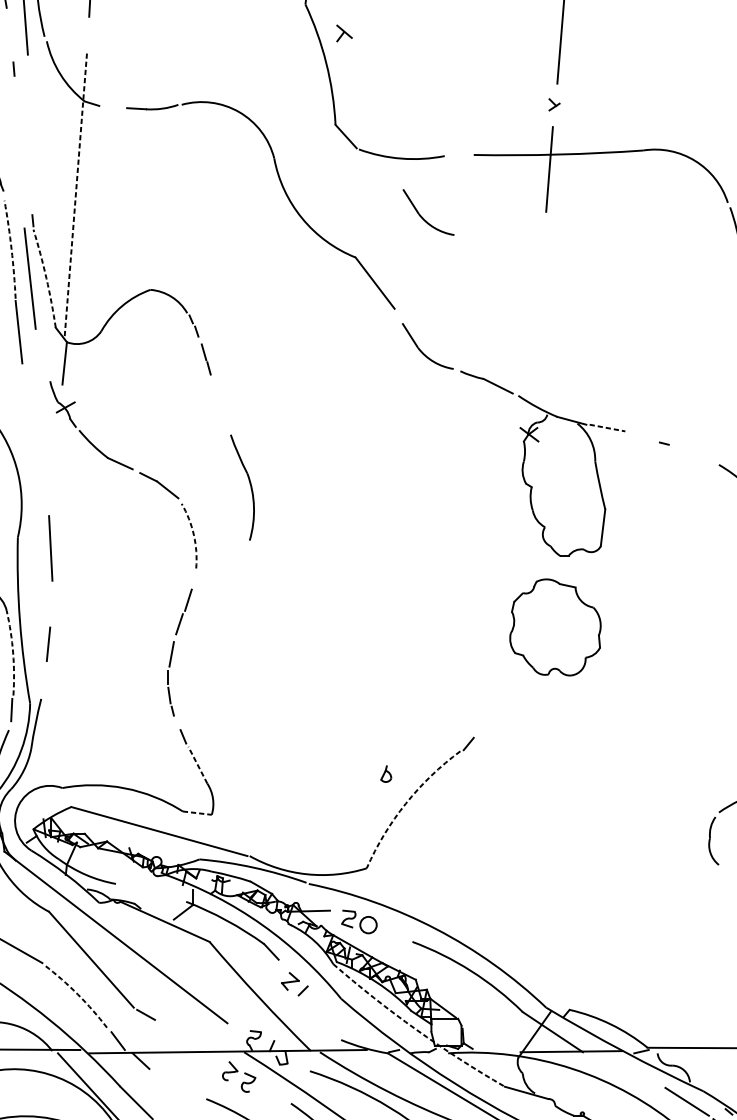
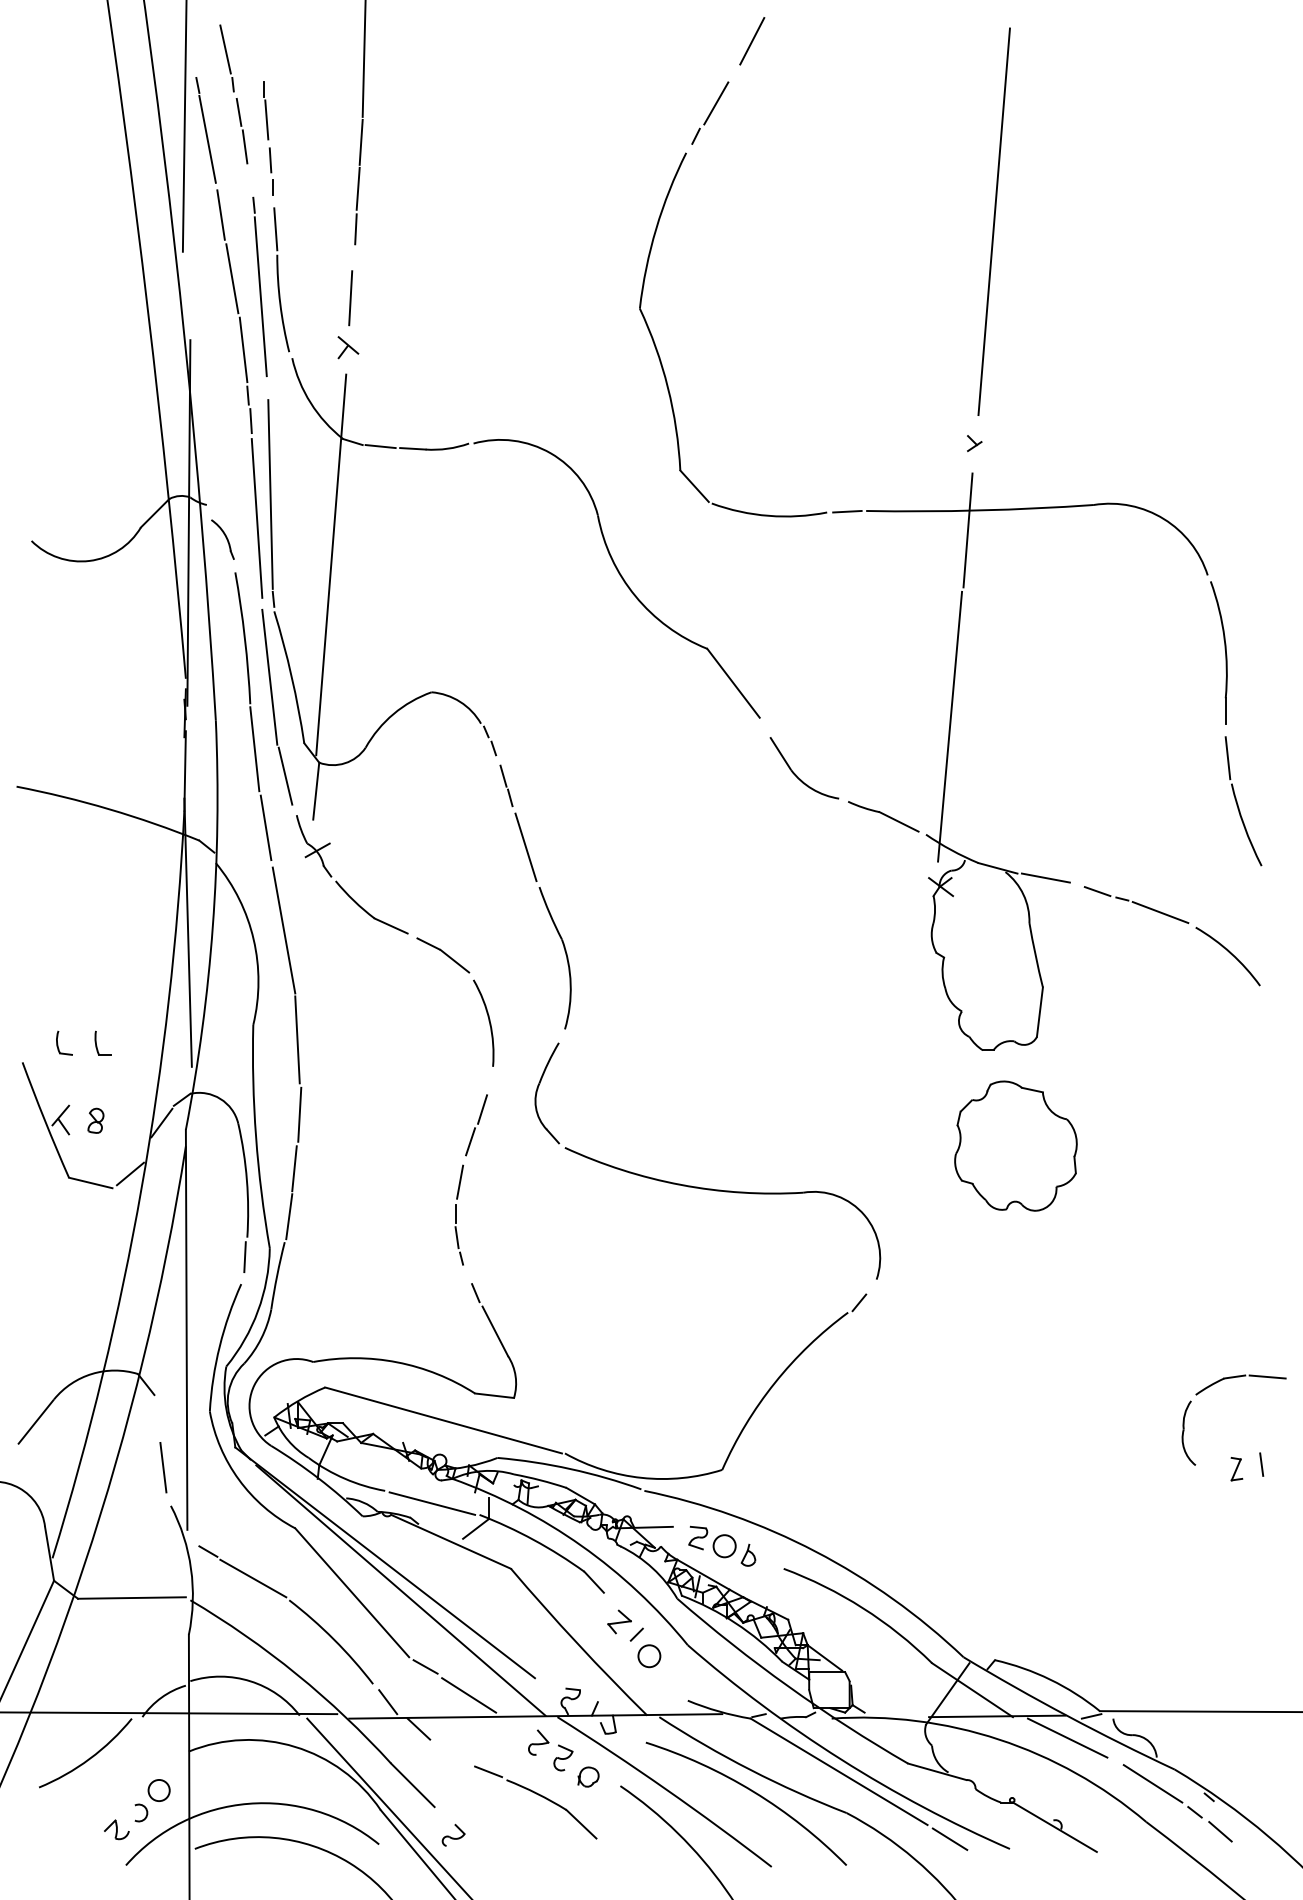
part: (344, 33) -> (348, 347), moved
line: (10, 34) -> (243, 349), added
line: (15, 88) -> (250, 421), added
line: (112, 107) -> (380, 446), added
line: (30, 142) -> (270, 494), added
line: (459, 155) -> (847, 511), added
line: (20, 160) -> (256, 518), added
line: (76, 194) -> (331, 564), dashed -> solid
part: (423, 217) -> (798, 595), removed
arc: (11, 249) -> (244, 638), dashed -> solid
arc: (46, 278) -> (291, 676), dashed -> solid
line: (536, 315) -> (950, 726), added
line: (41, 351) -> (285, 775), added
line: (26, 390) -> (265, 827), added
line: (220, 405) -> (525, 847), added
line: (607, 428) -> (1046, 878), dashed -> solid
line: (645, 438) -> (1097, 891), added
line: (692, 453) -> (1160, 912), added
line: (40, 467) -> (283, 930), added
arc: (193, 534) -> (489, 1021), dashed -> solid
line: (52, 603) -> (299, 1114), added
part: (555, 627) -> (1015, 1145), moved
arc: (12, 653) -> (246, 1180), dashed -> solid
part: (353, 658) -> (704, 1187), added
line: (44, 679) -> (289, 1216), added
line: (198, 765) -> (495, 1331), dashed -> solid
part: (386, 773) -> (748, 1554), moved
arc: (405, 803) -> (774, 1382), dashed -> solid
line: (197, 812) -> (494, 1395), dashed -> solid
line: (151, 893) -> (432, 1503), added
line: (127, 958) -> (400, 1590), added
arc: (77, 994) -> (333, 1639), dashed -> solid
circle: (312, 1007) -> (649, 1656), added
arc: (416, 1029) -> (788, 1686), dashed -> solid
line: (178, 1036) -> (469, 1695), added
line: (623, 1067) -> (1067, 1737), added
line: (192, 1092) -> (488, 1771), added
part: (267, 1096) -> (588, 1776), added

